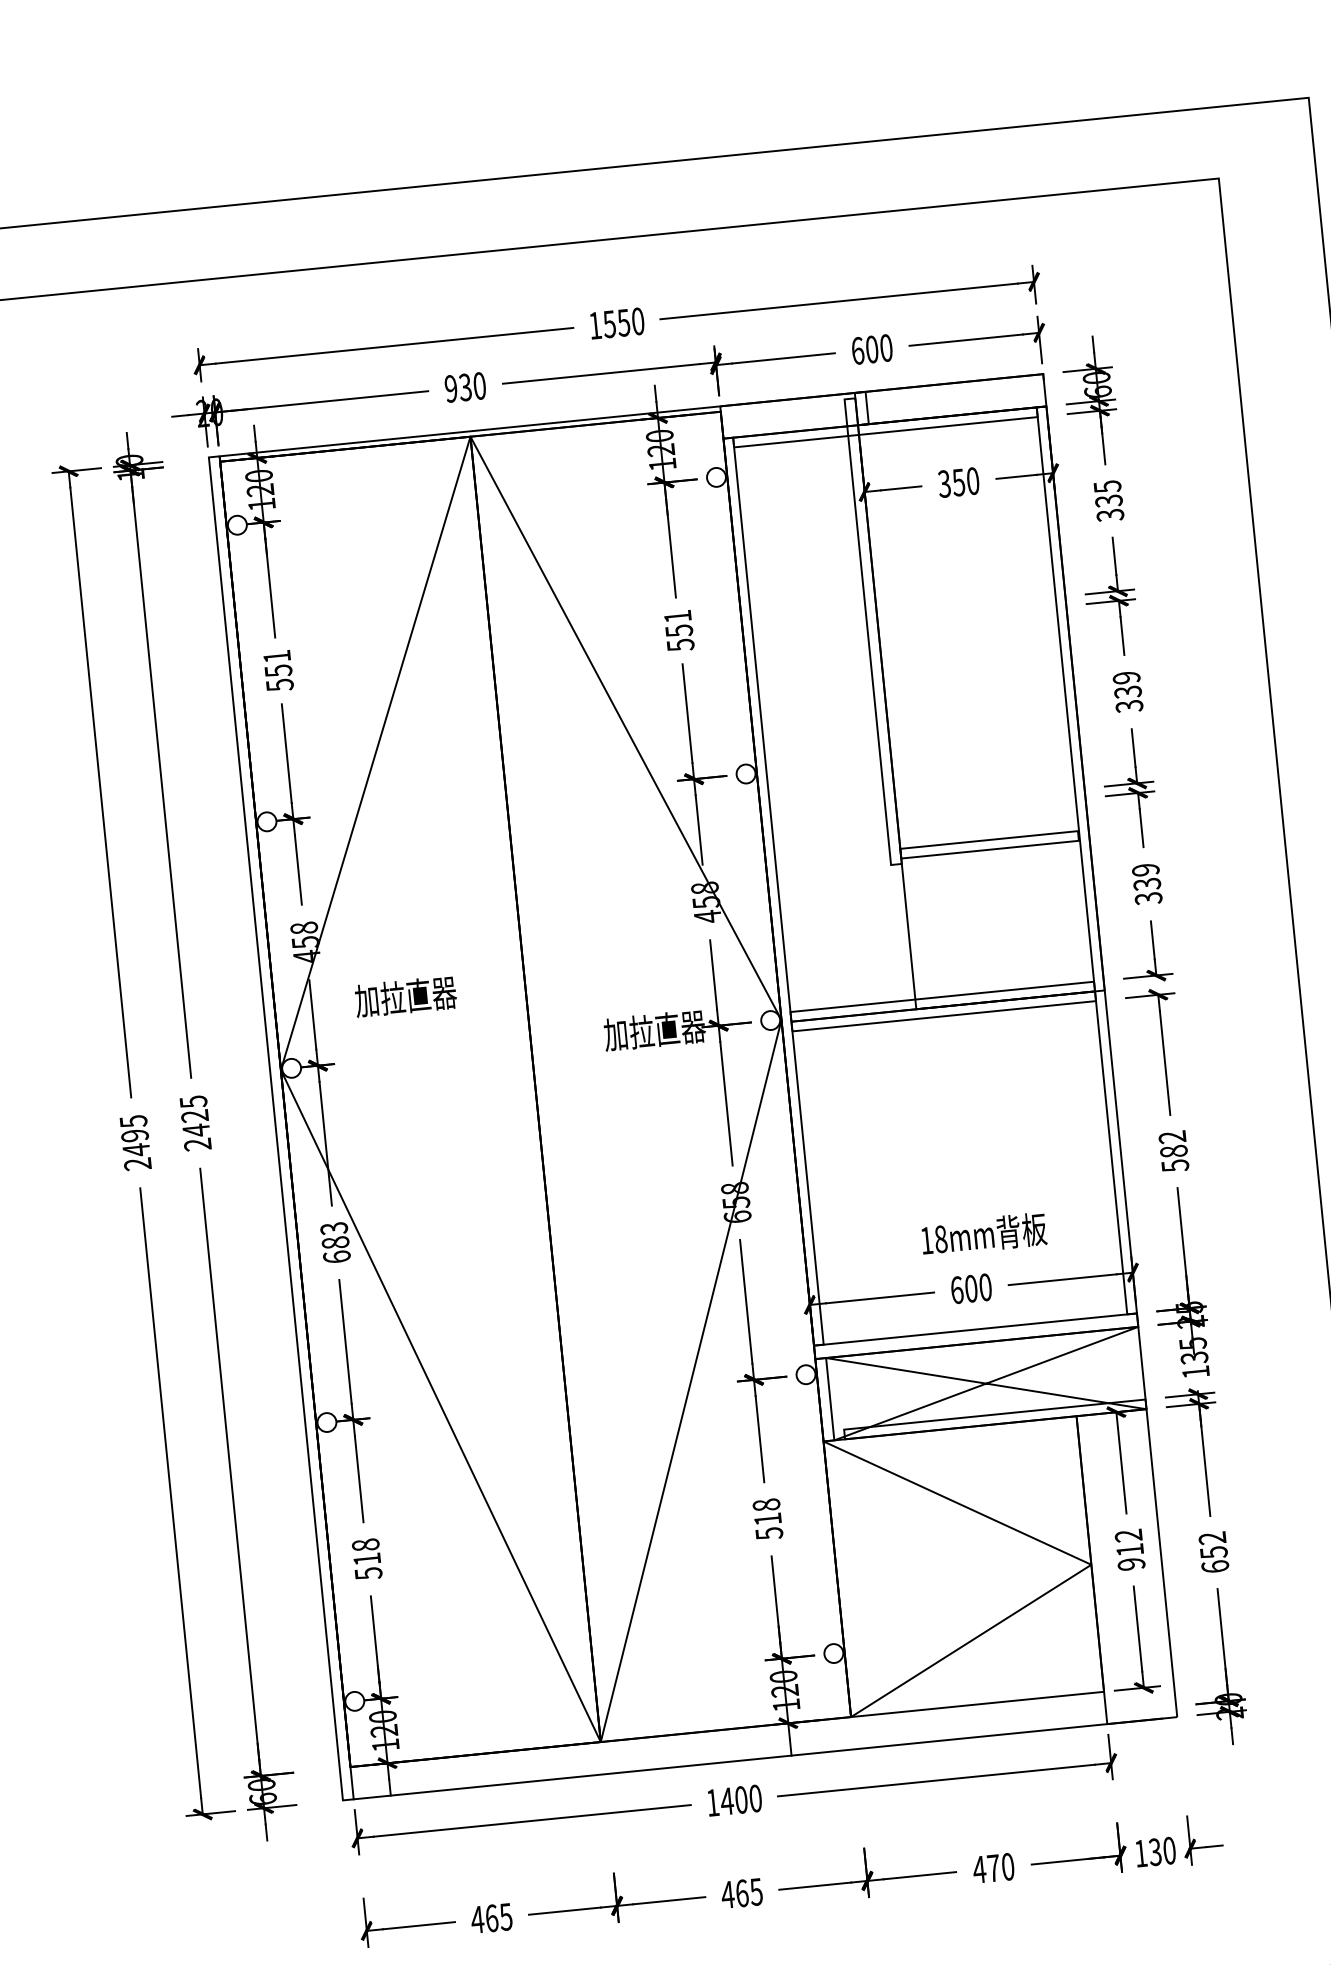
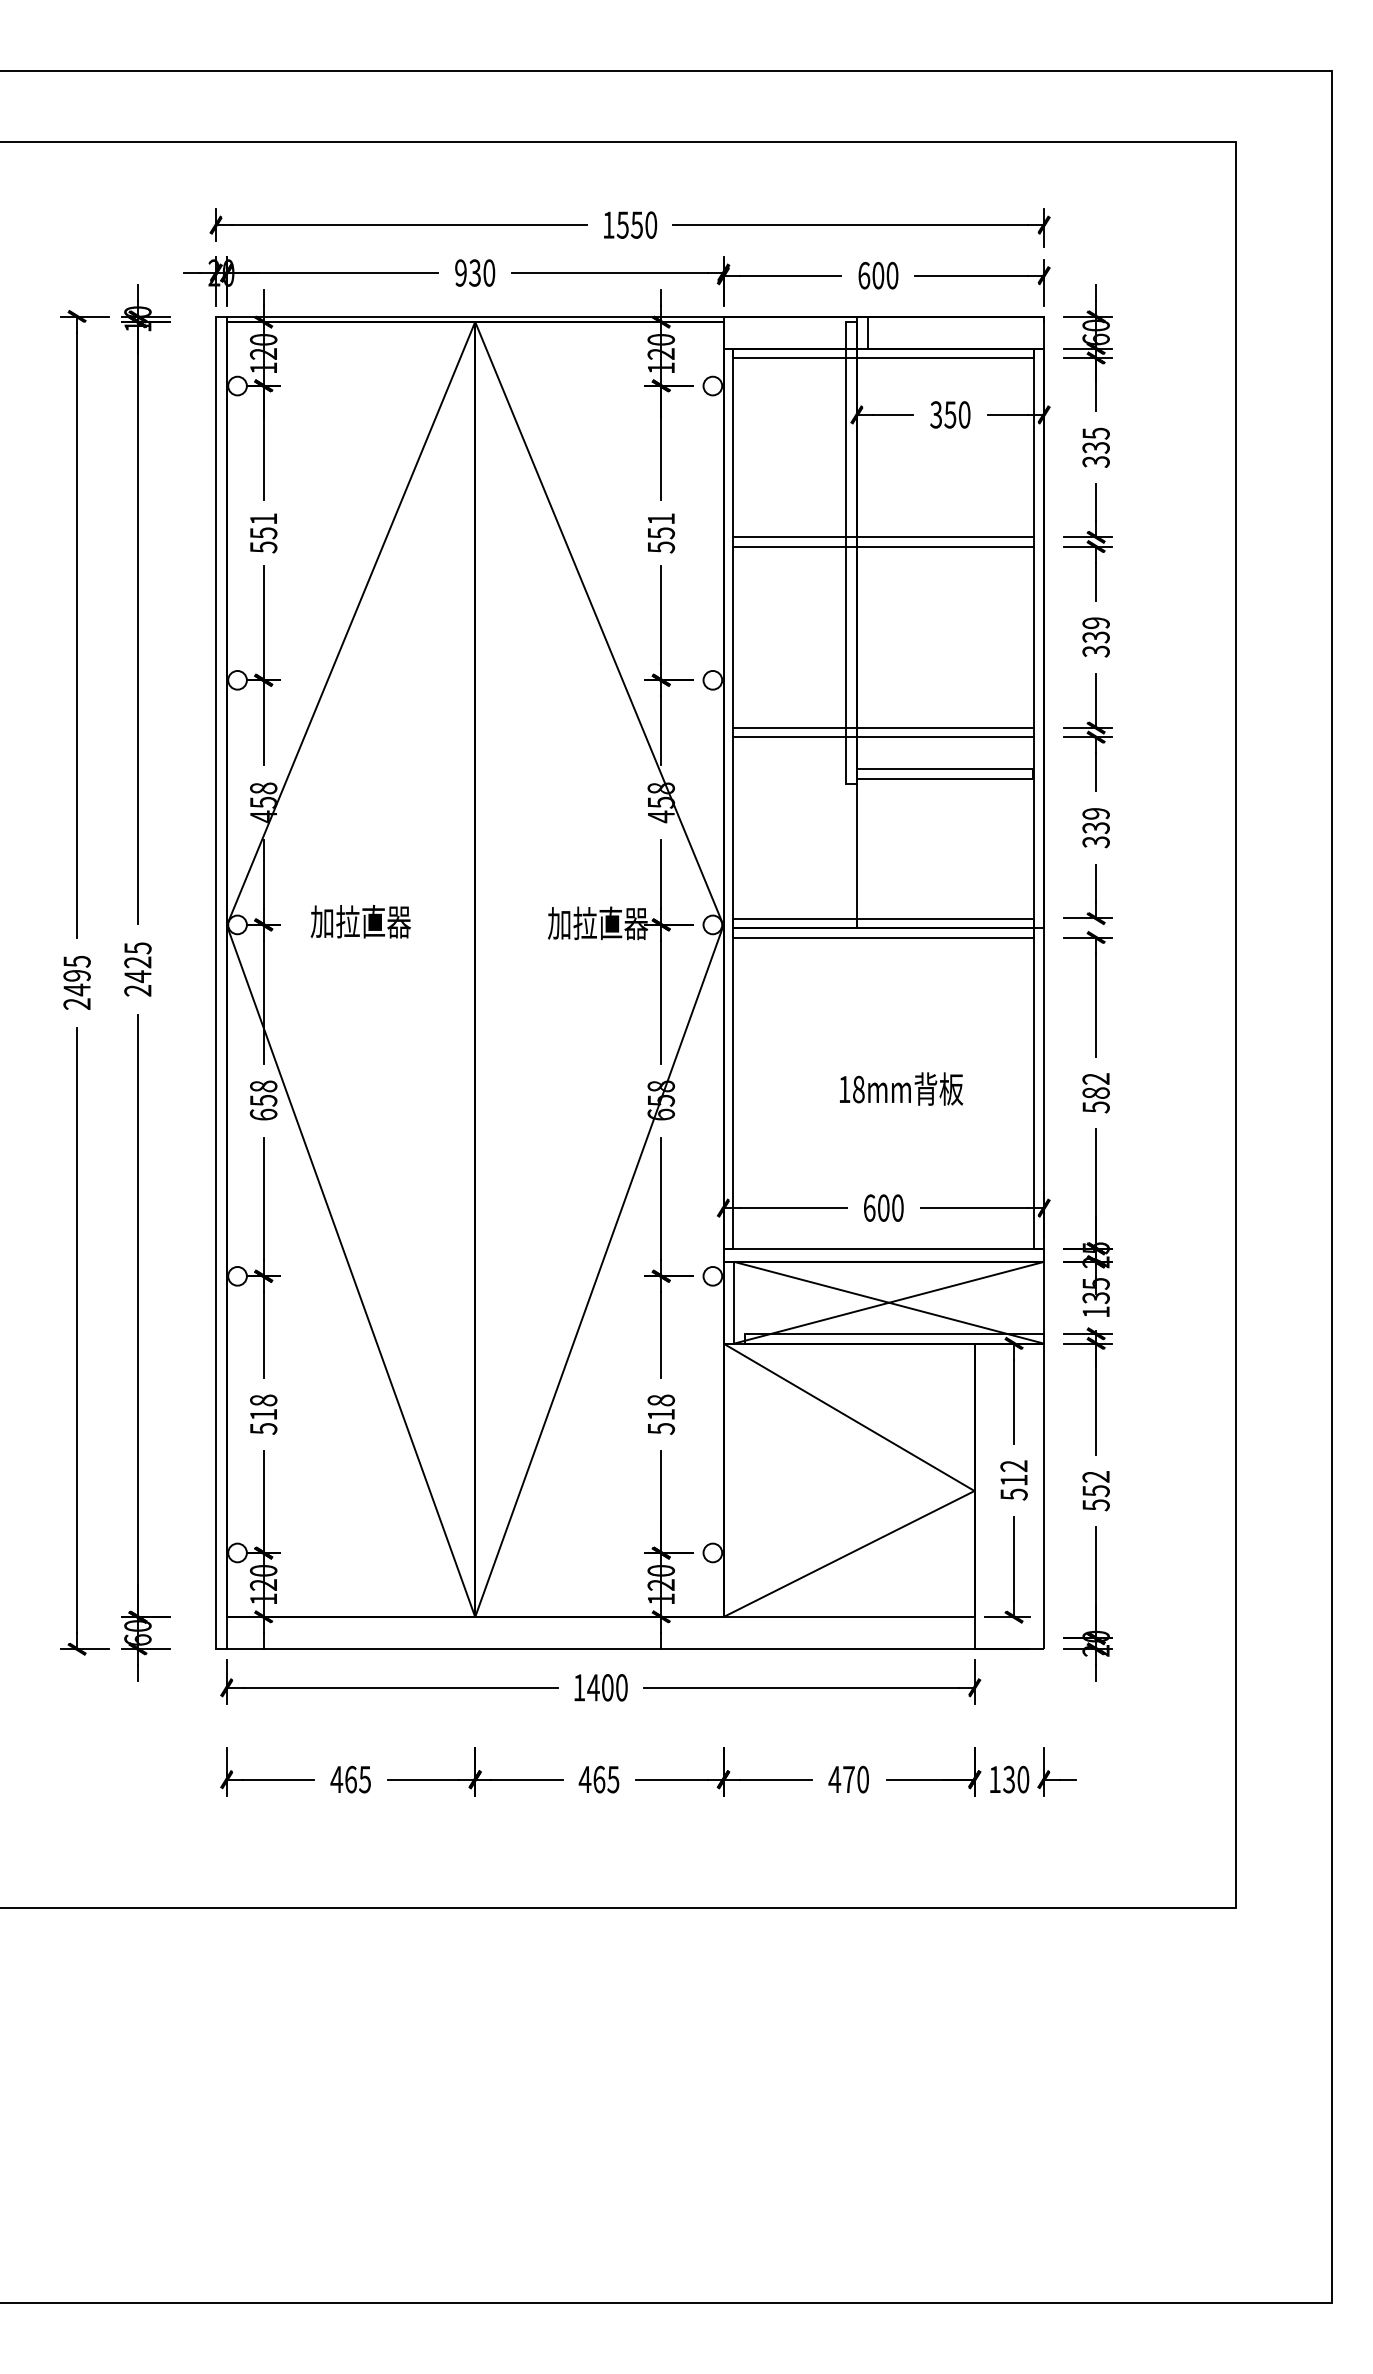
line: (903, 612) -> (883, 537), added
line: (904, 621) -> (883, 546), added
line: (922, 804) -> (883, 727), added
line: (923, 814) -> (883, 737), added
text: (405, 996) -> (360, 921), moved
text: (983, 1233) -> (901, 1088), moved
text: (334, 1235) -> (263, 1093), 683 -> 658
text: (1130, 1564) -> (1013, 1494), 912 -> 512
text: (1214, 1567) -> (1095, 1505), 652 -> 552

